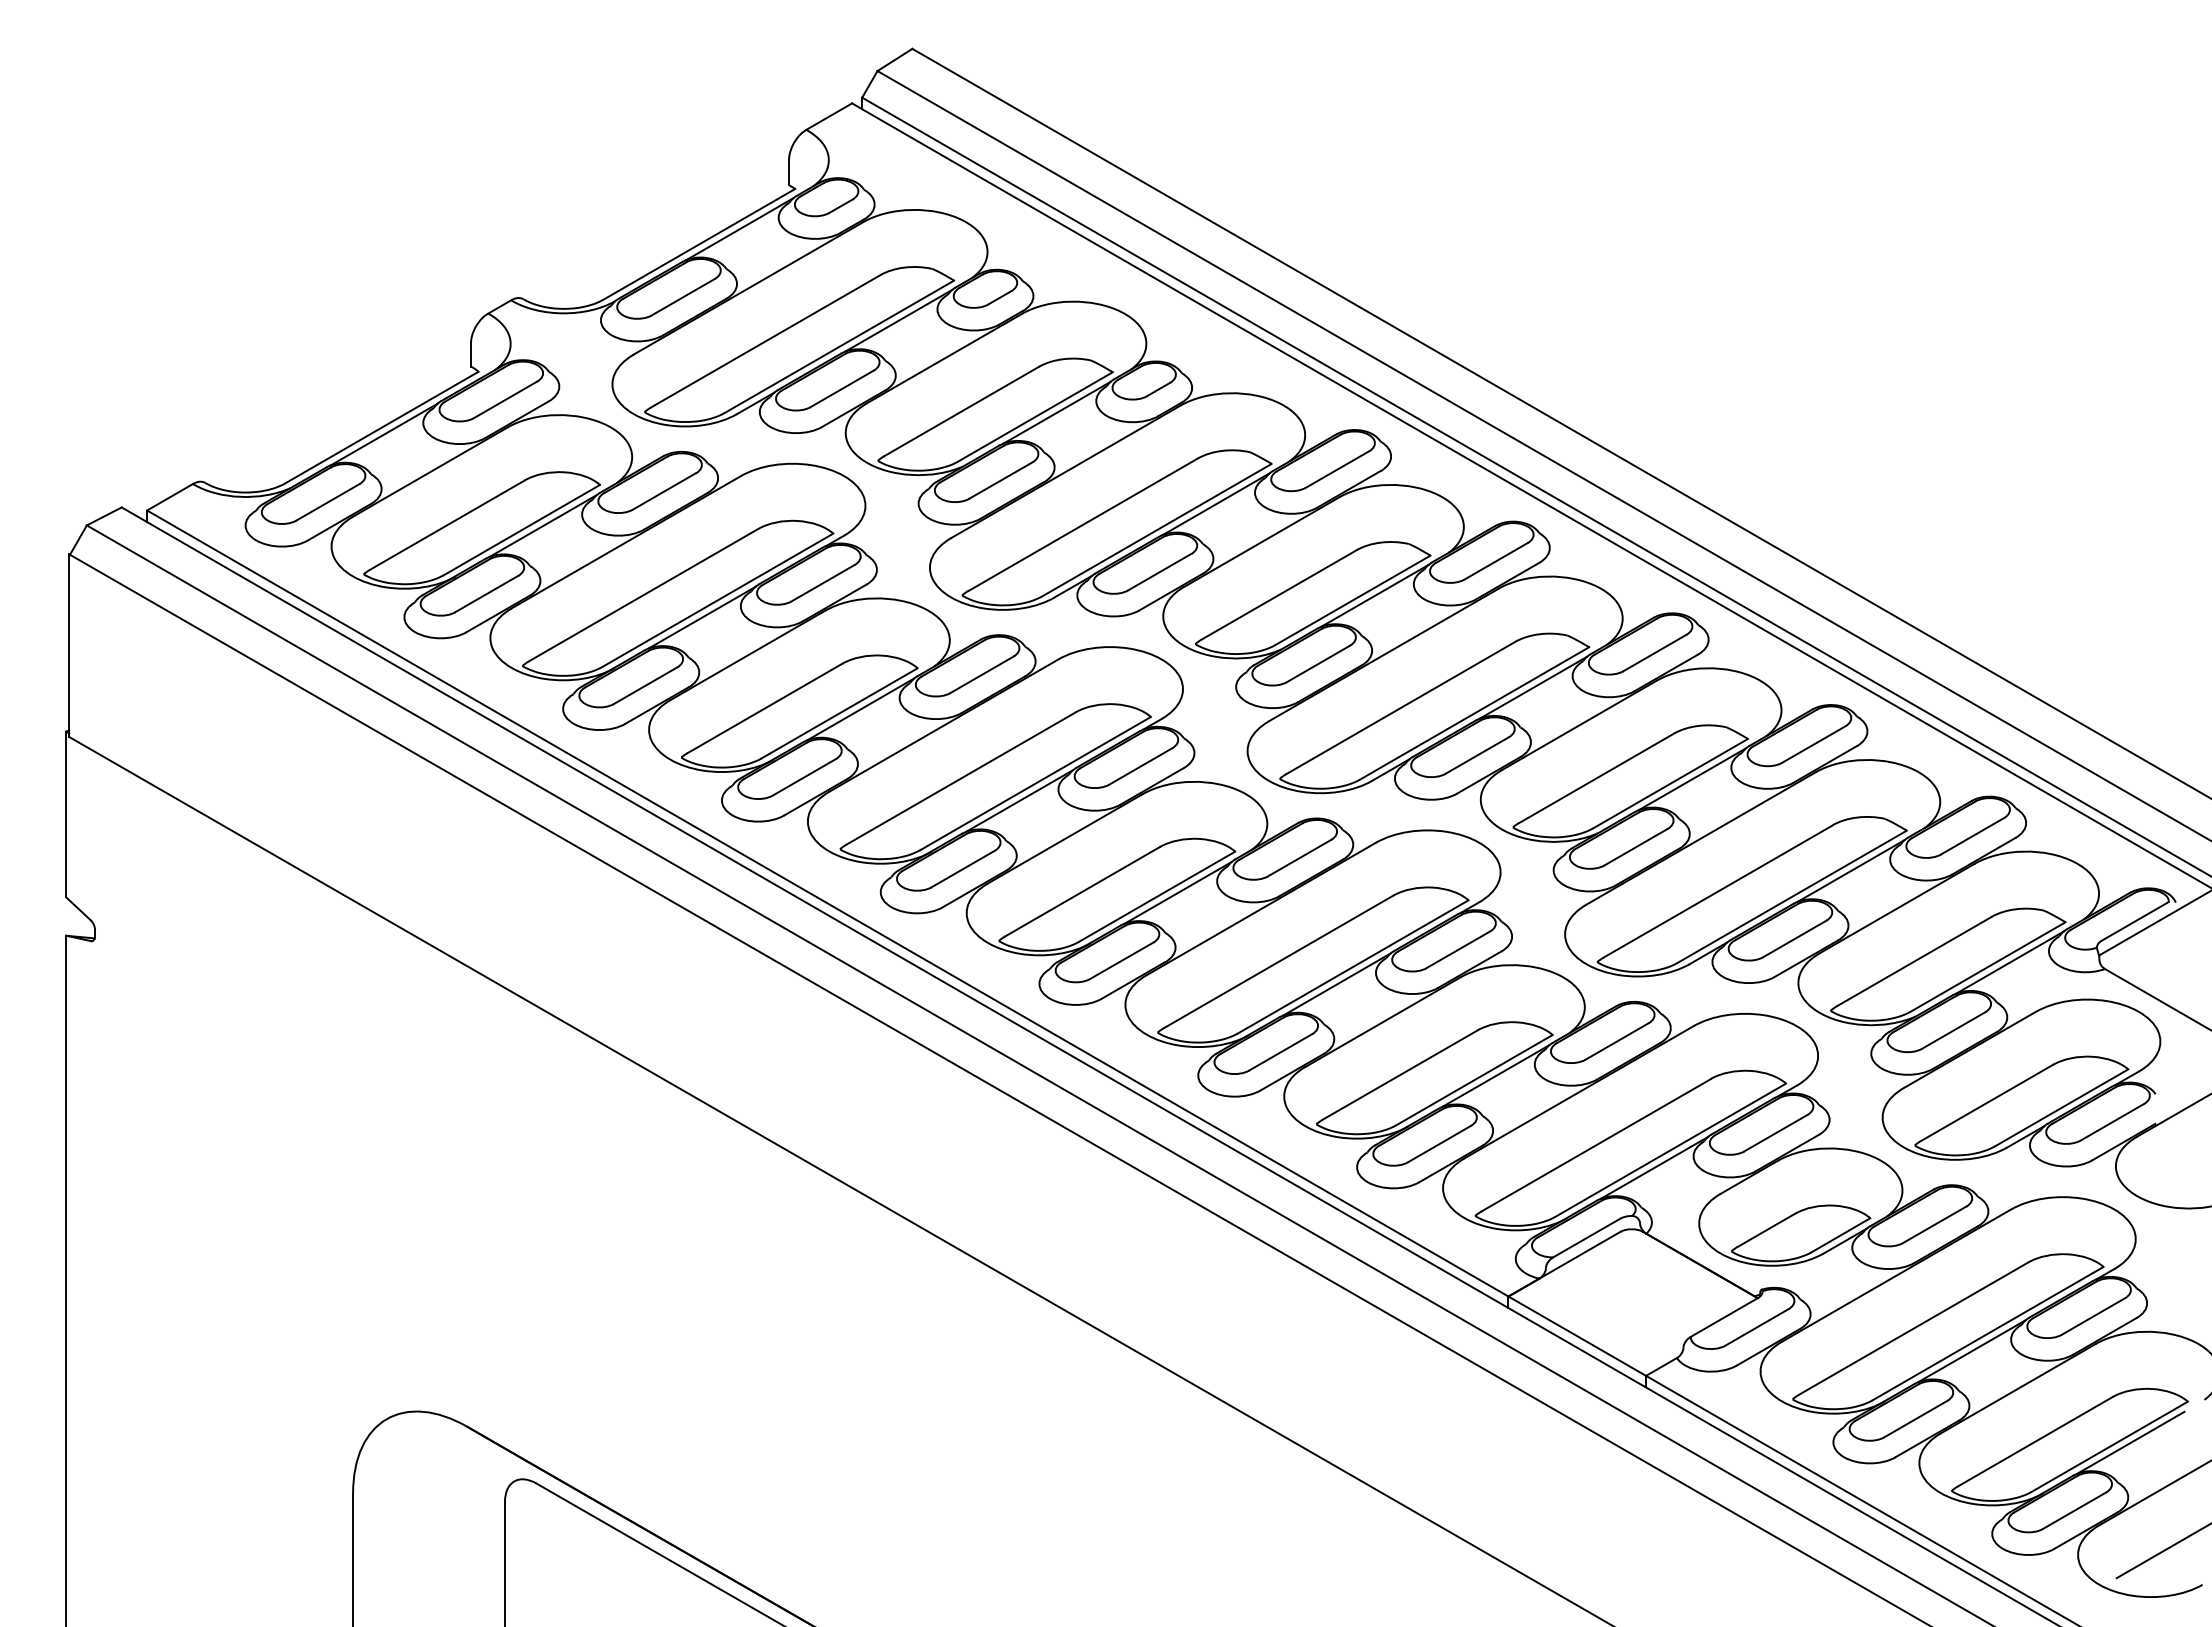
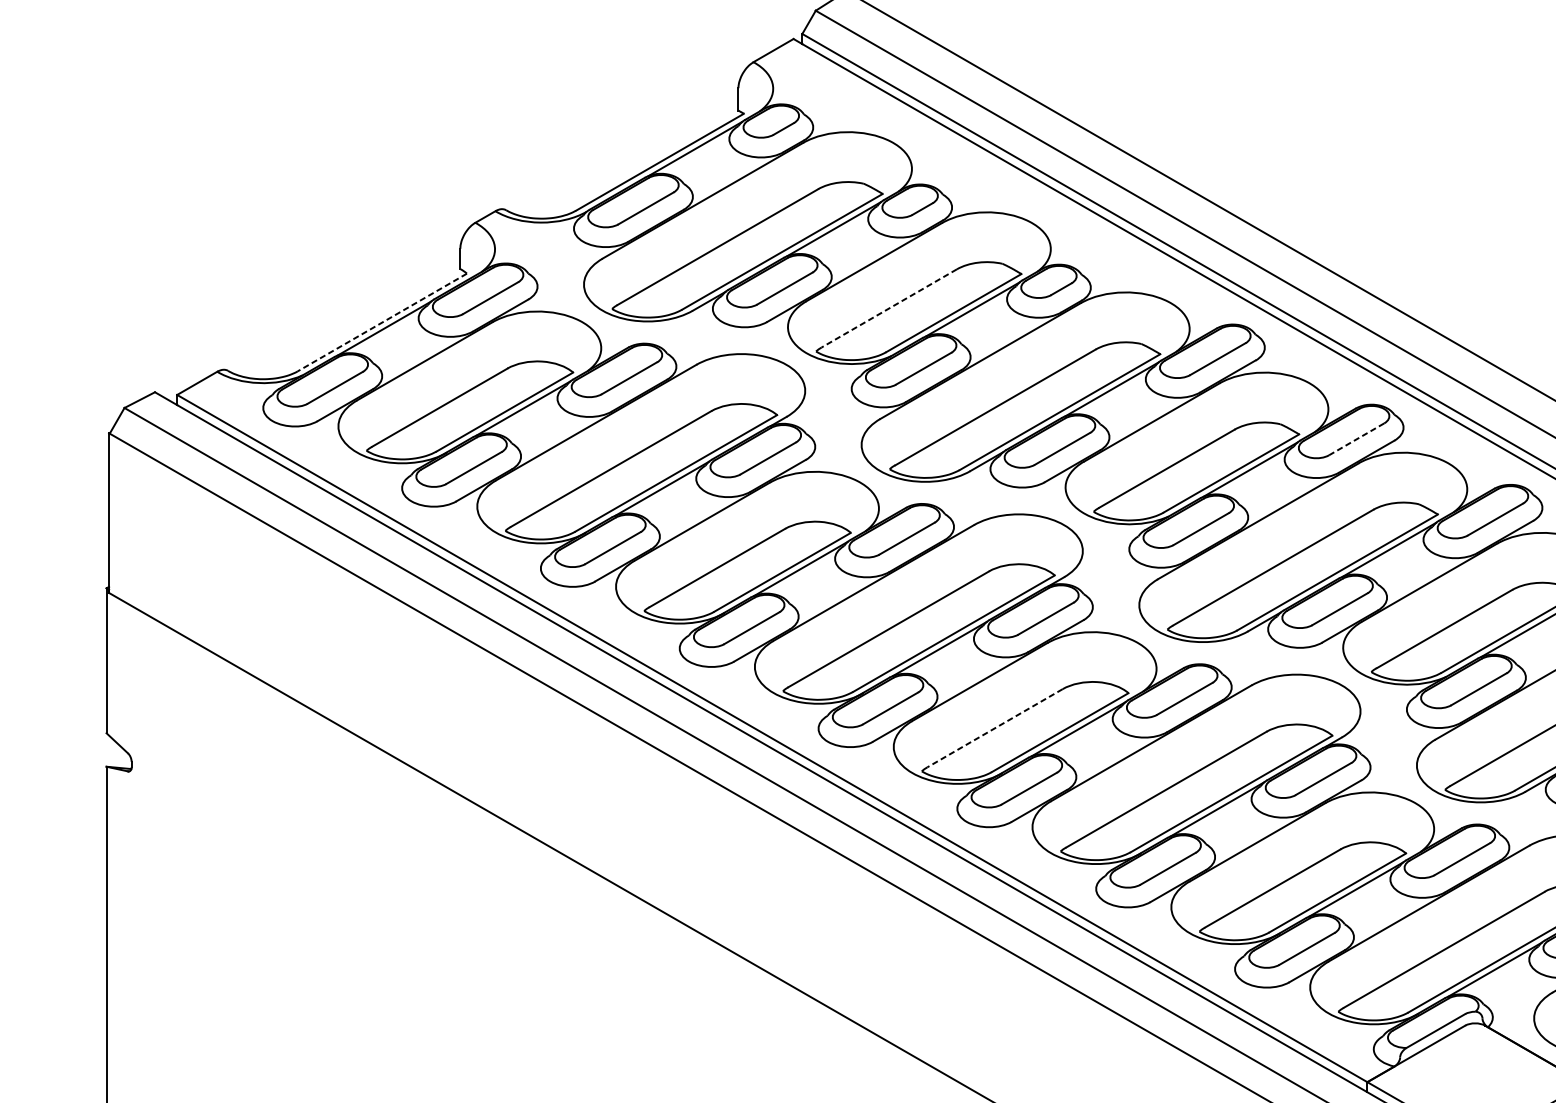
line: (961, 411) -> (889, 308), solid -> dashed
line: (381, 427) -> (382, 322), solid -> dashed
line: (1495, 561) -> (1356, 439), solid -> dashed
line: (1082, 891) -> (994, 728), solid -> dashed

